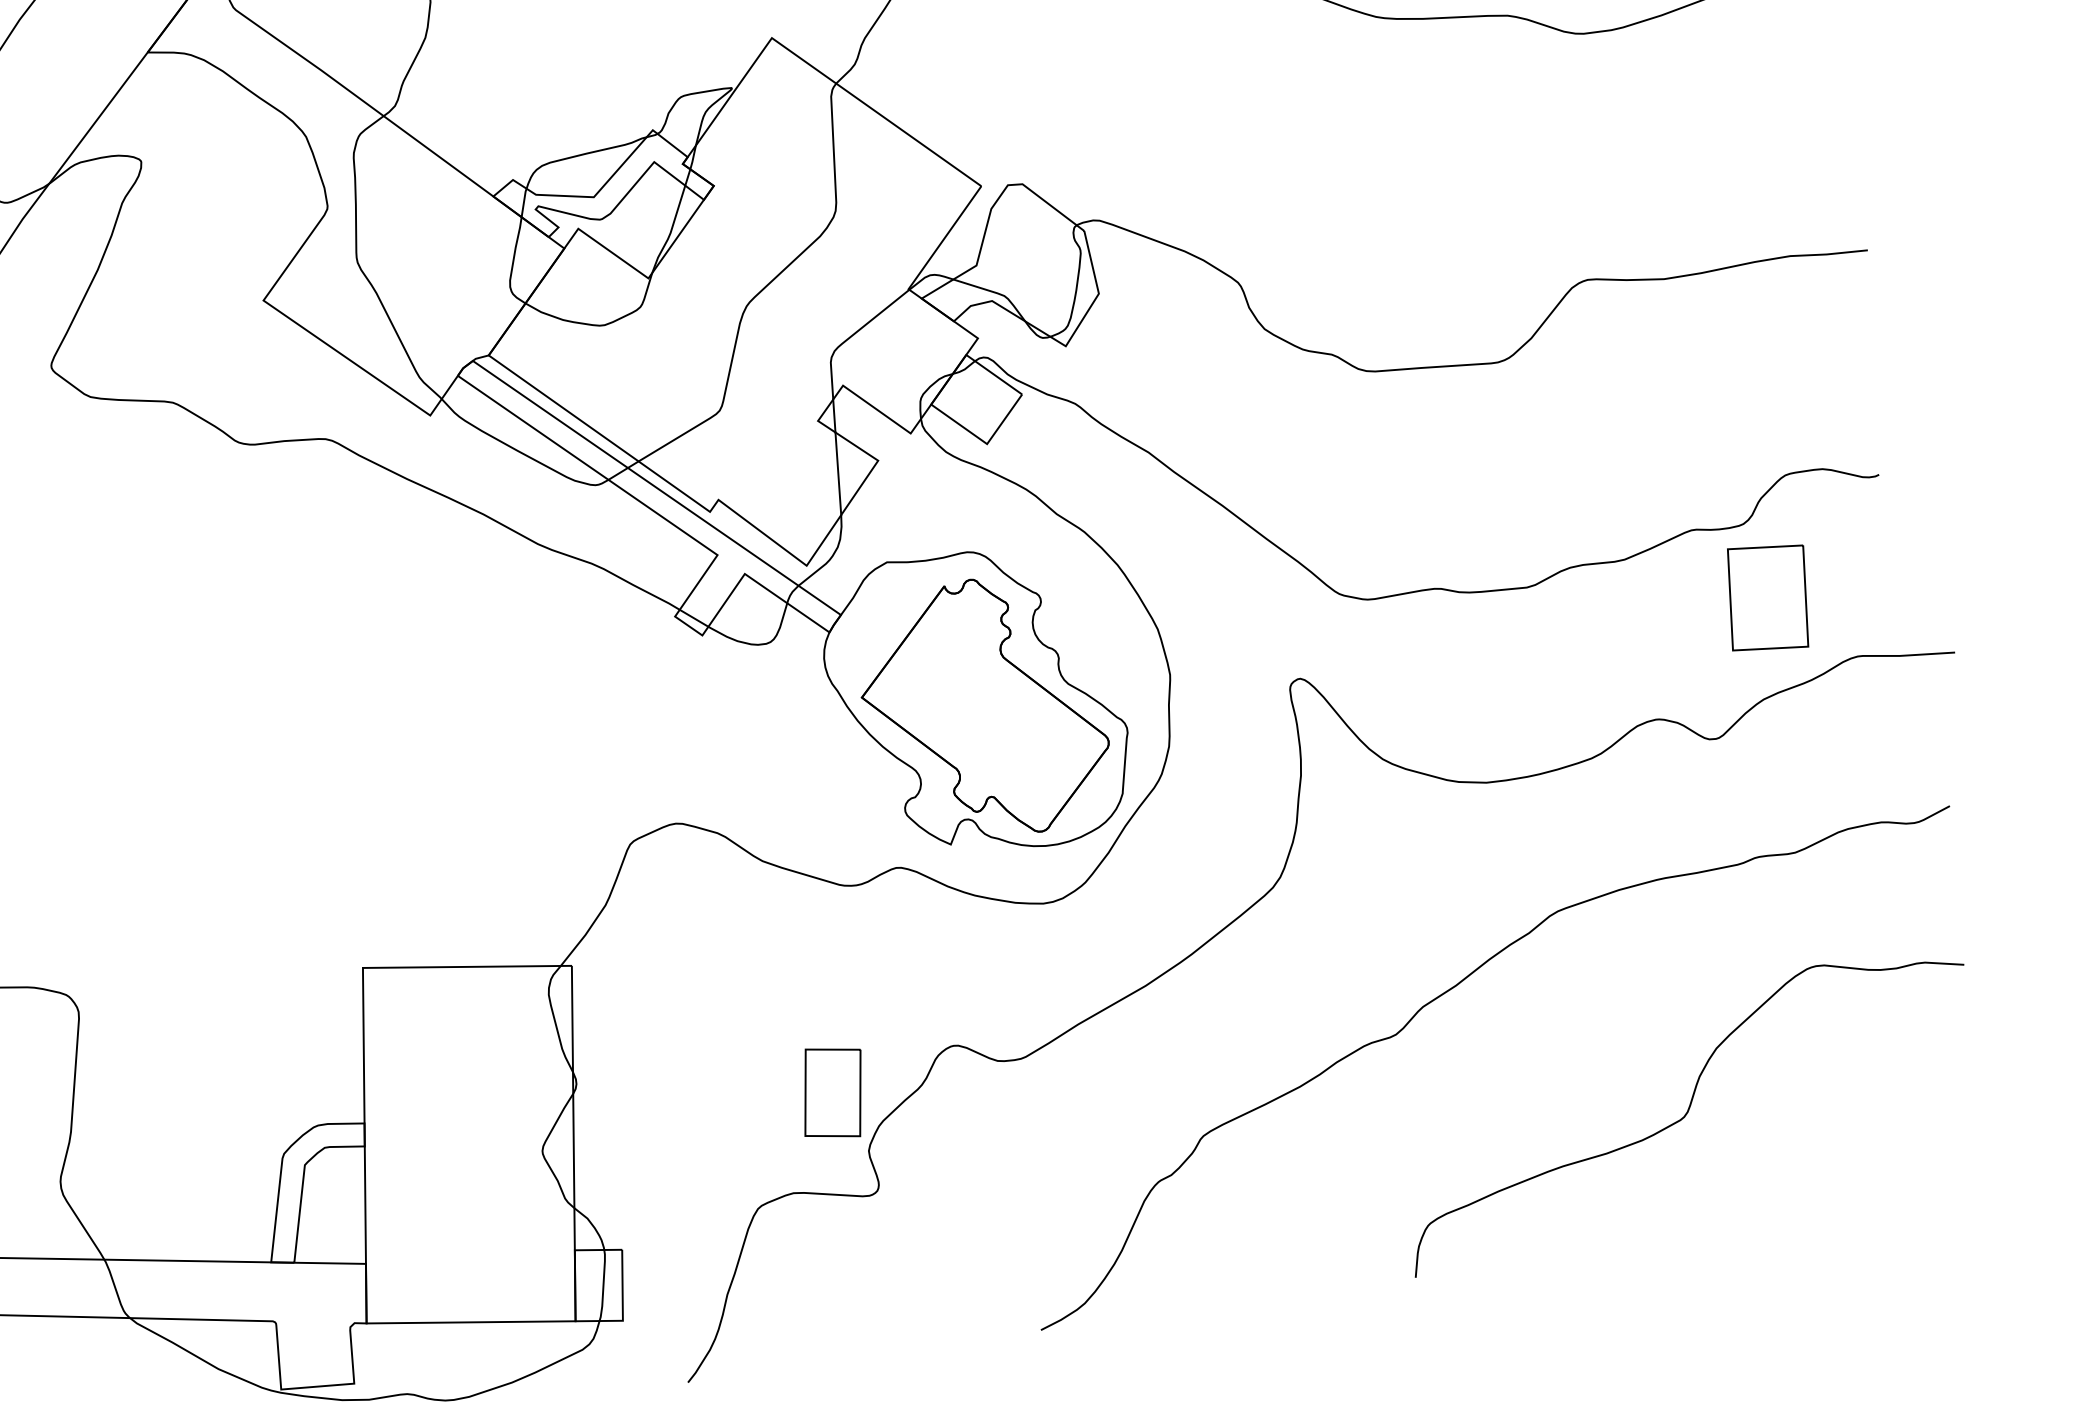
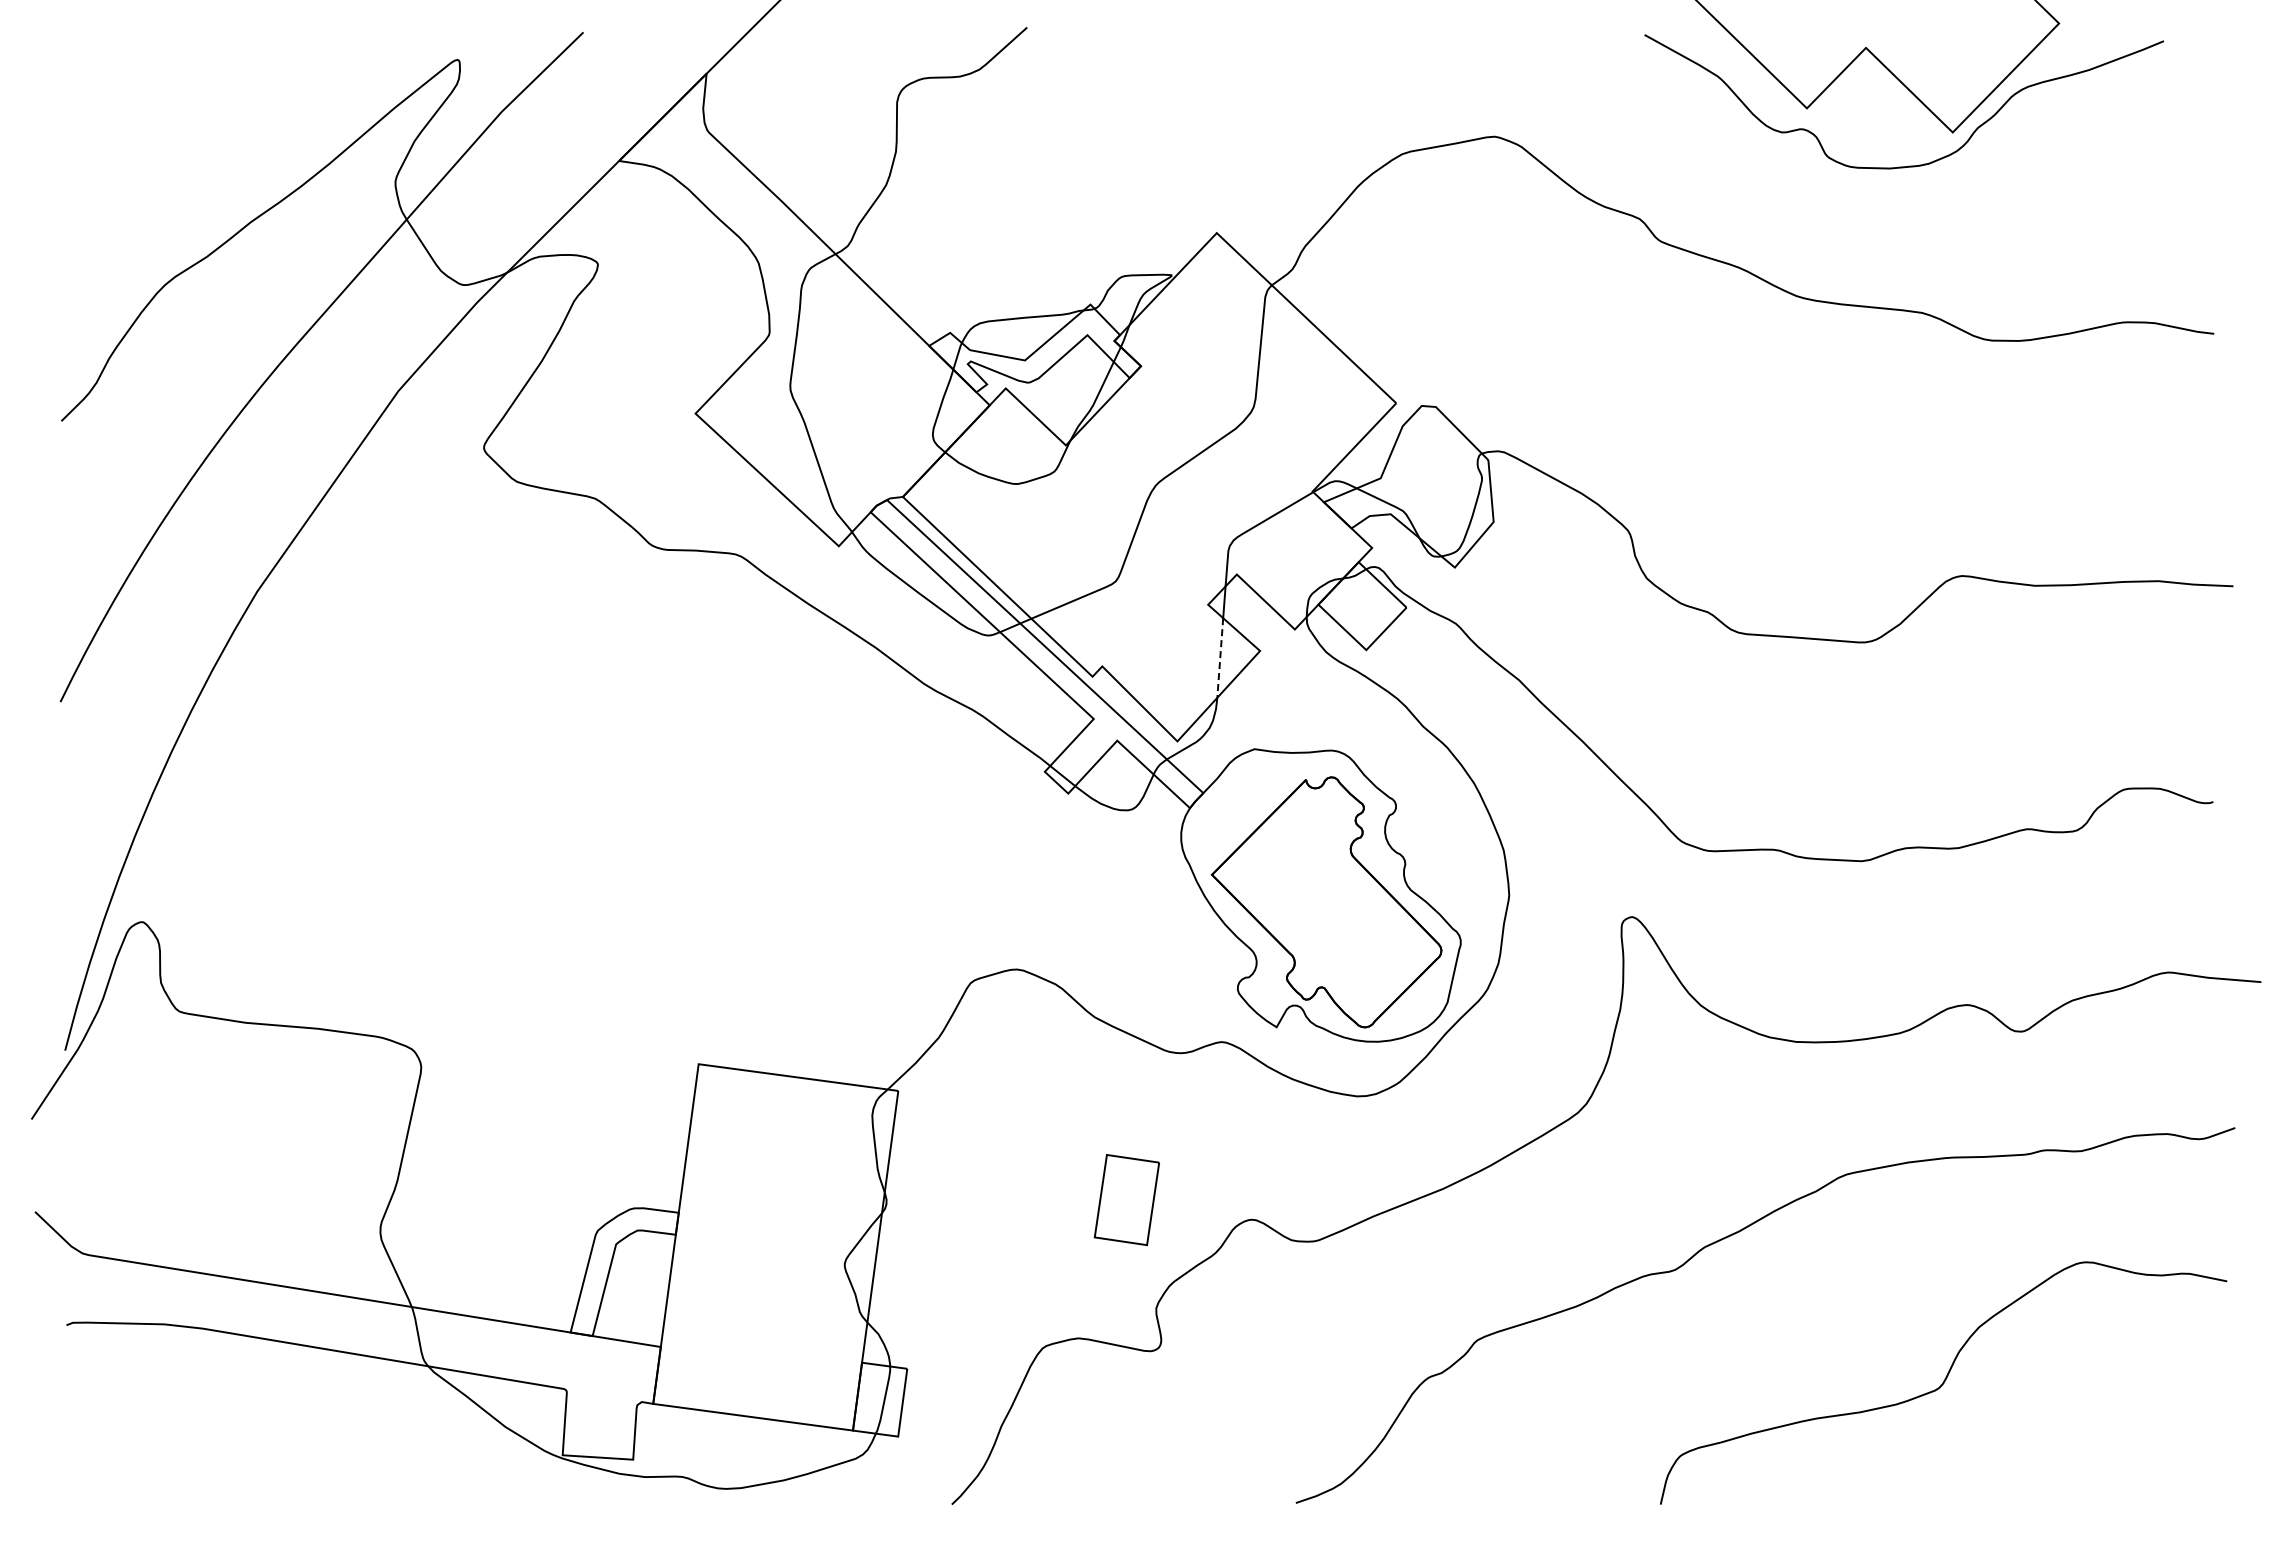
line: (838, 474) -> (1220, 658), solid -> dashed
part: (1767, 598) -> (2089, 904), removed
part: (832, 1093) -> (1126, 1200), moved

